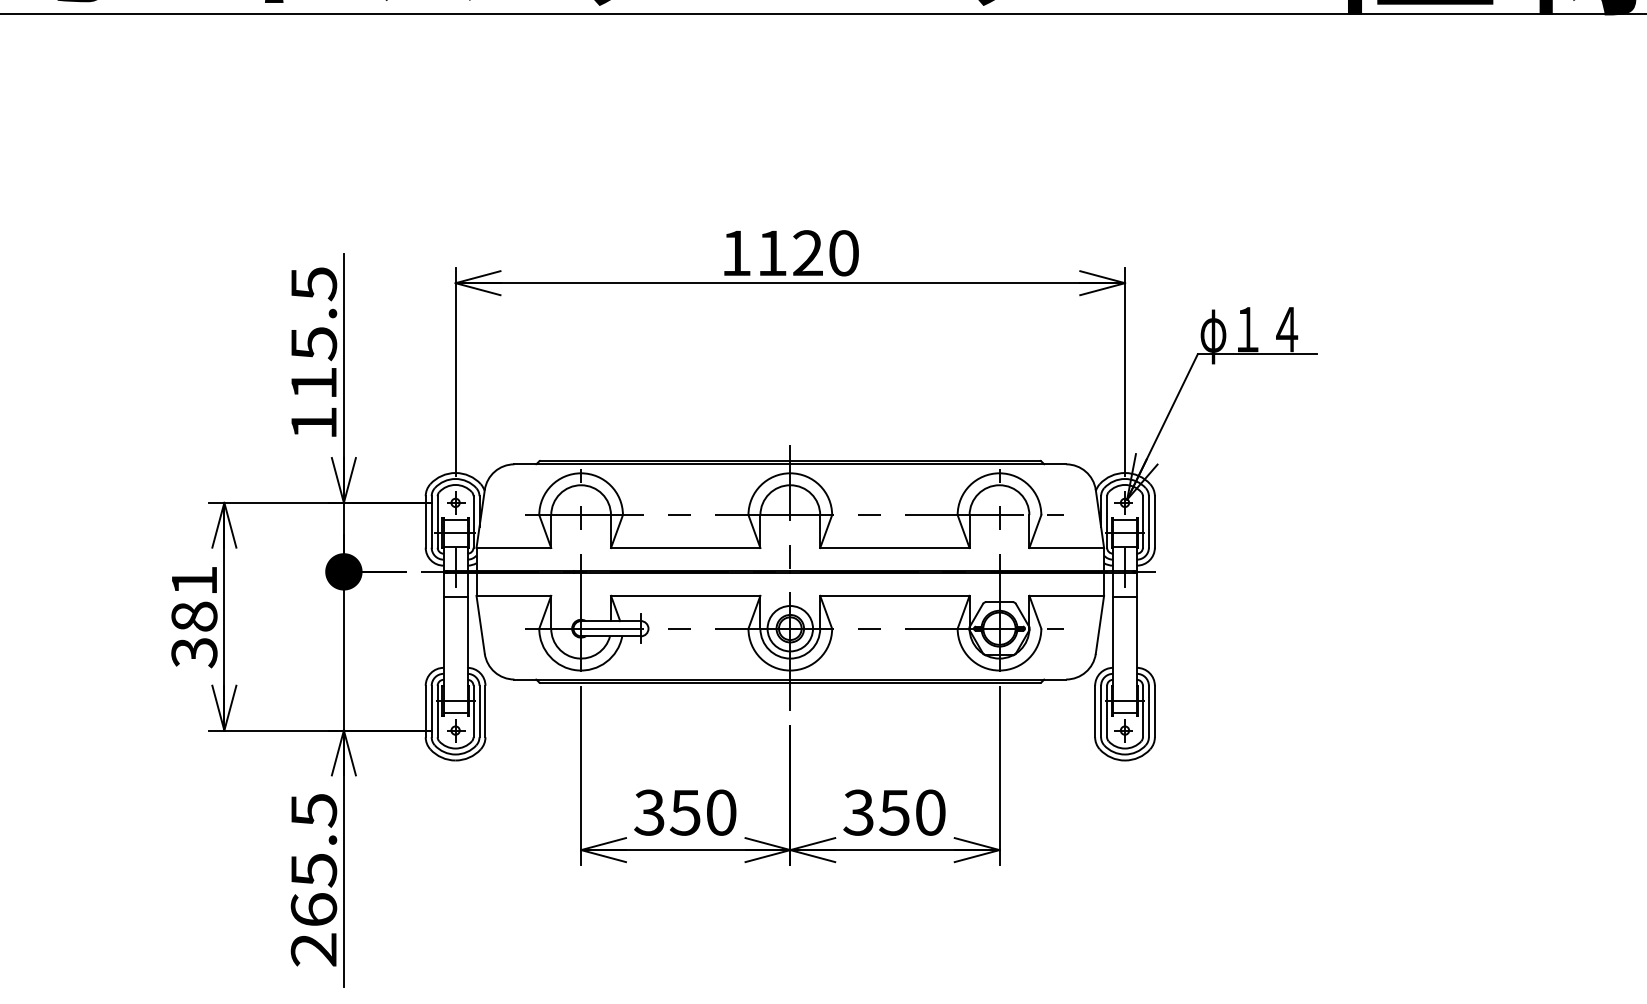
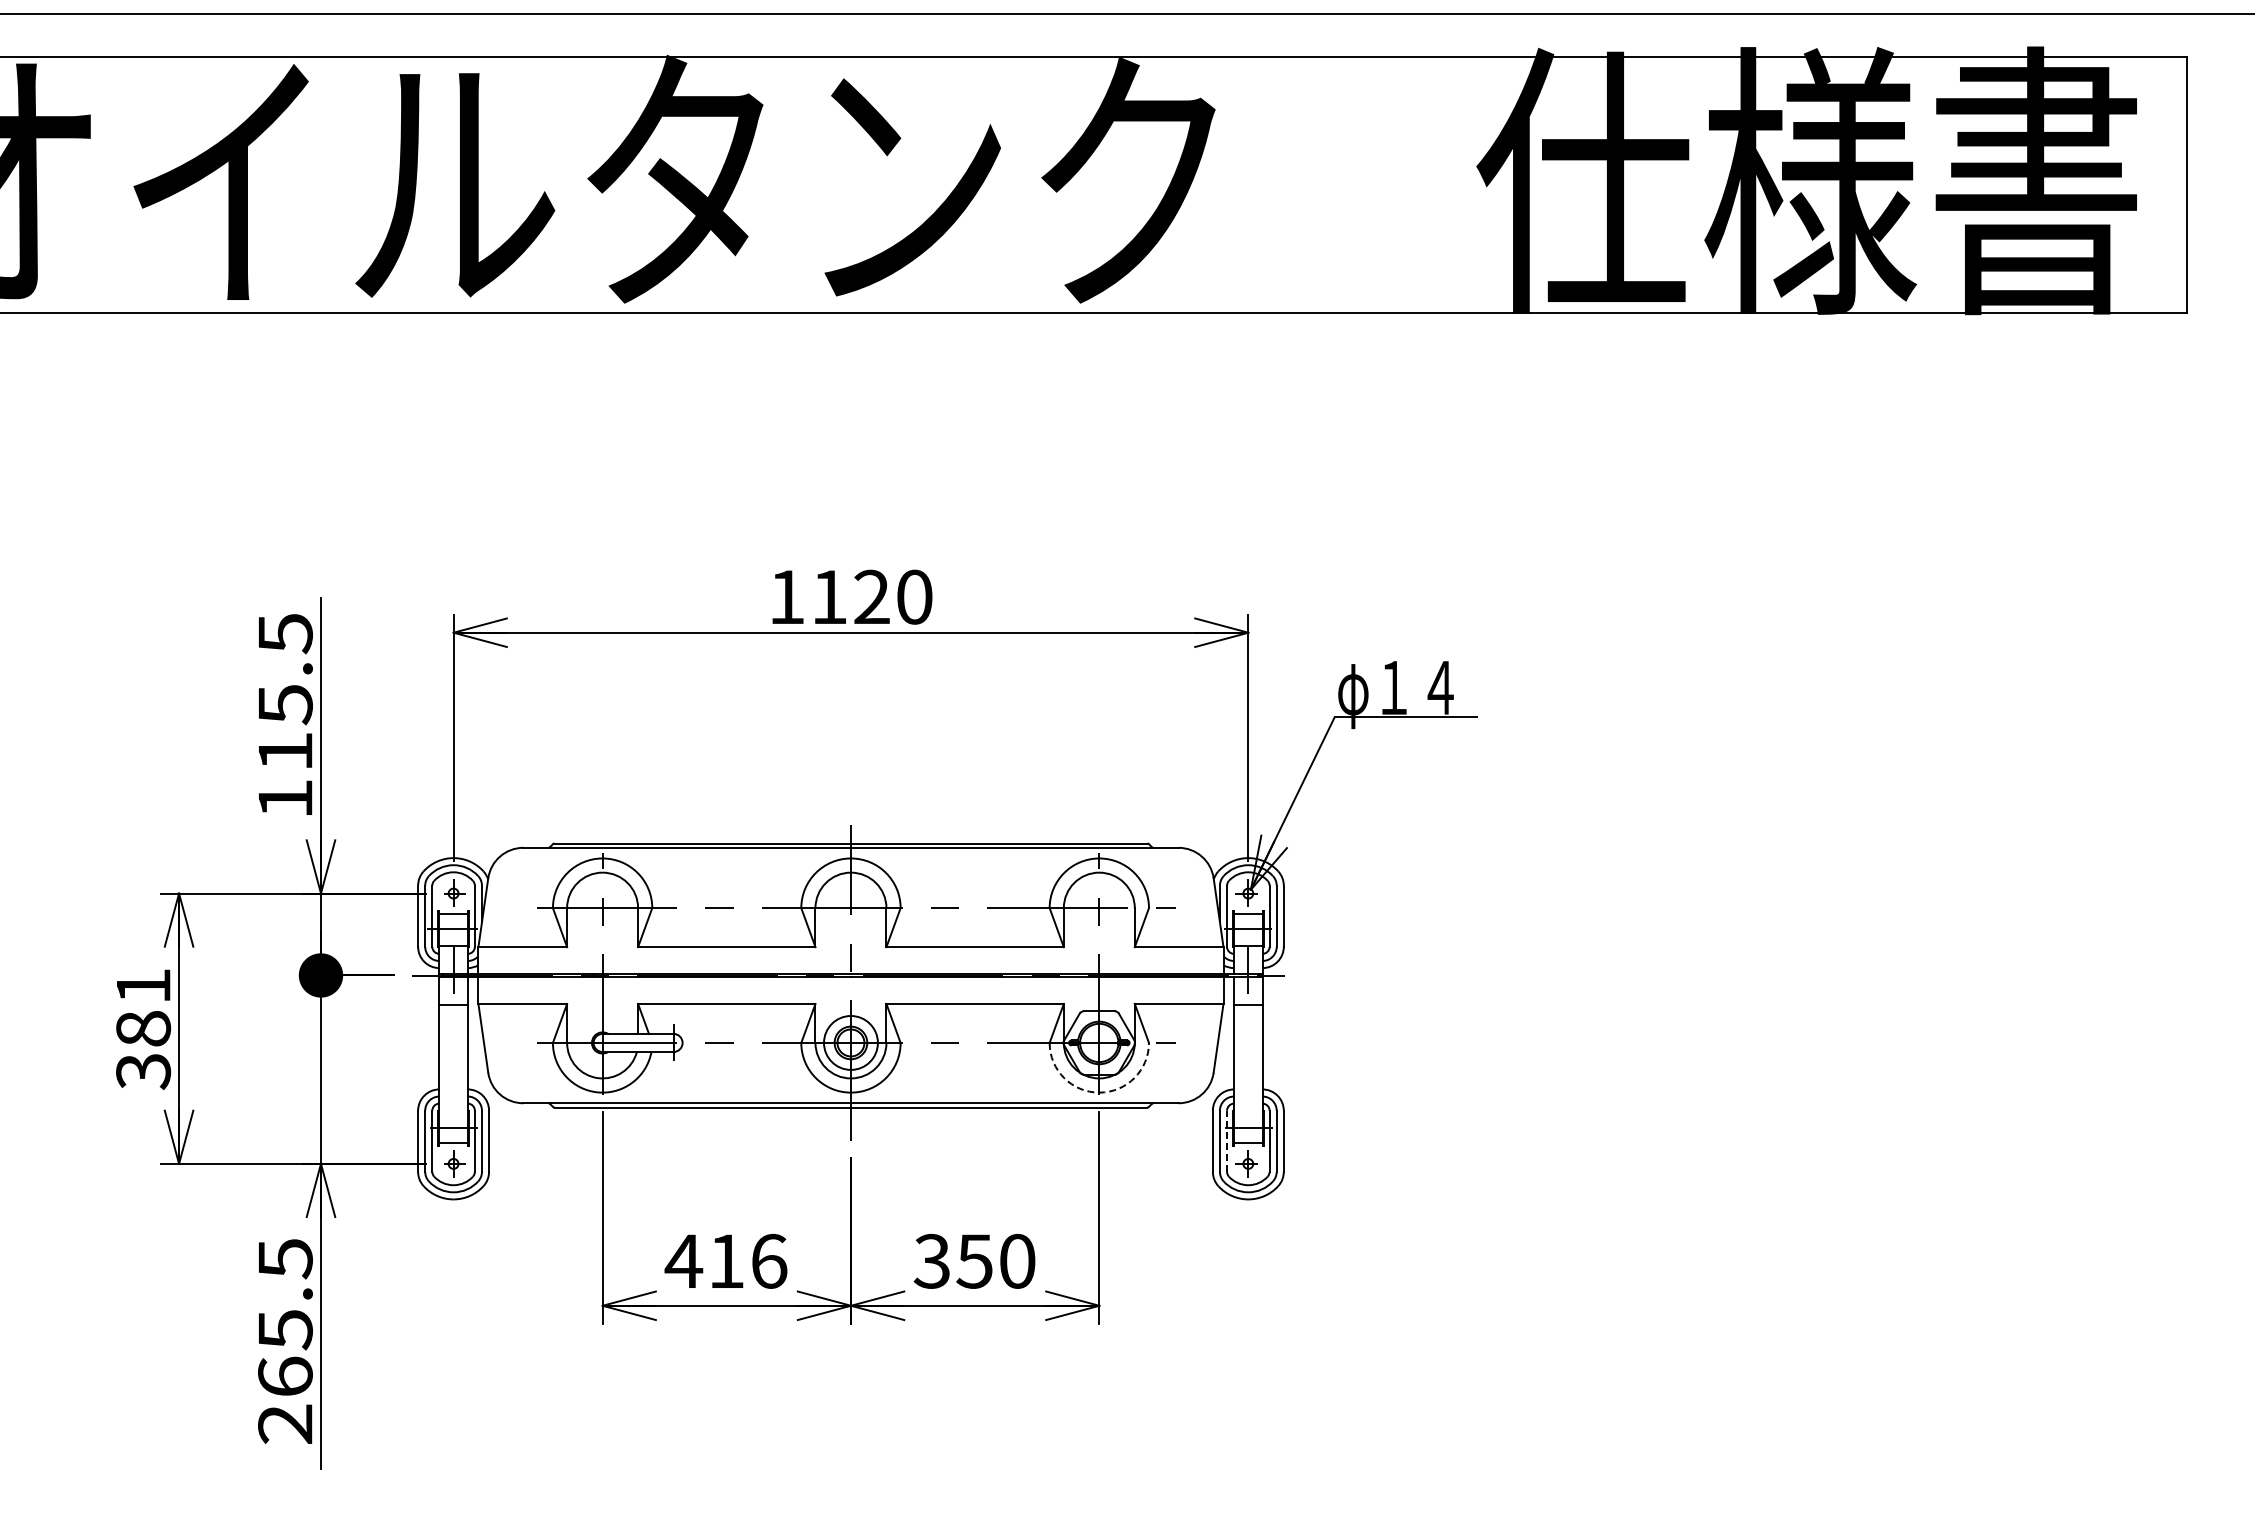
arc: (999, 670) -> (1099, 1092), solid -> dashed
line: (1107, 711) -> (1227, 1141), solid -> dashed
text: (684, 811) -> (725, 1260), 350 -> 416

